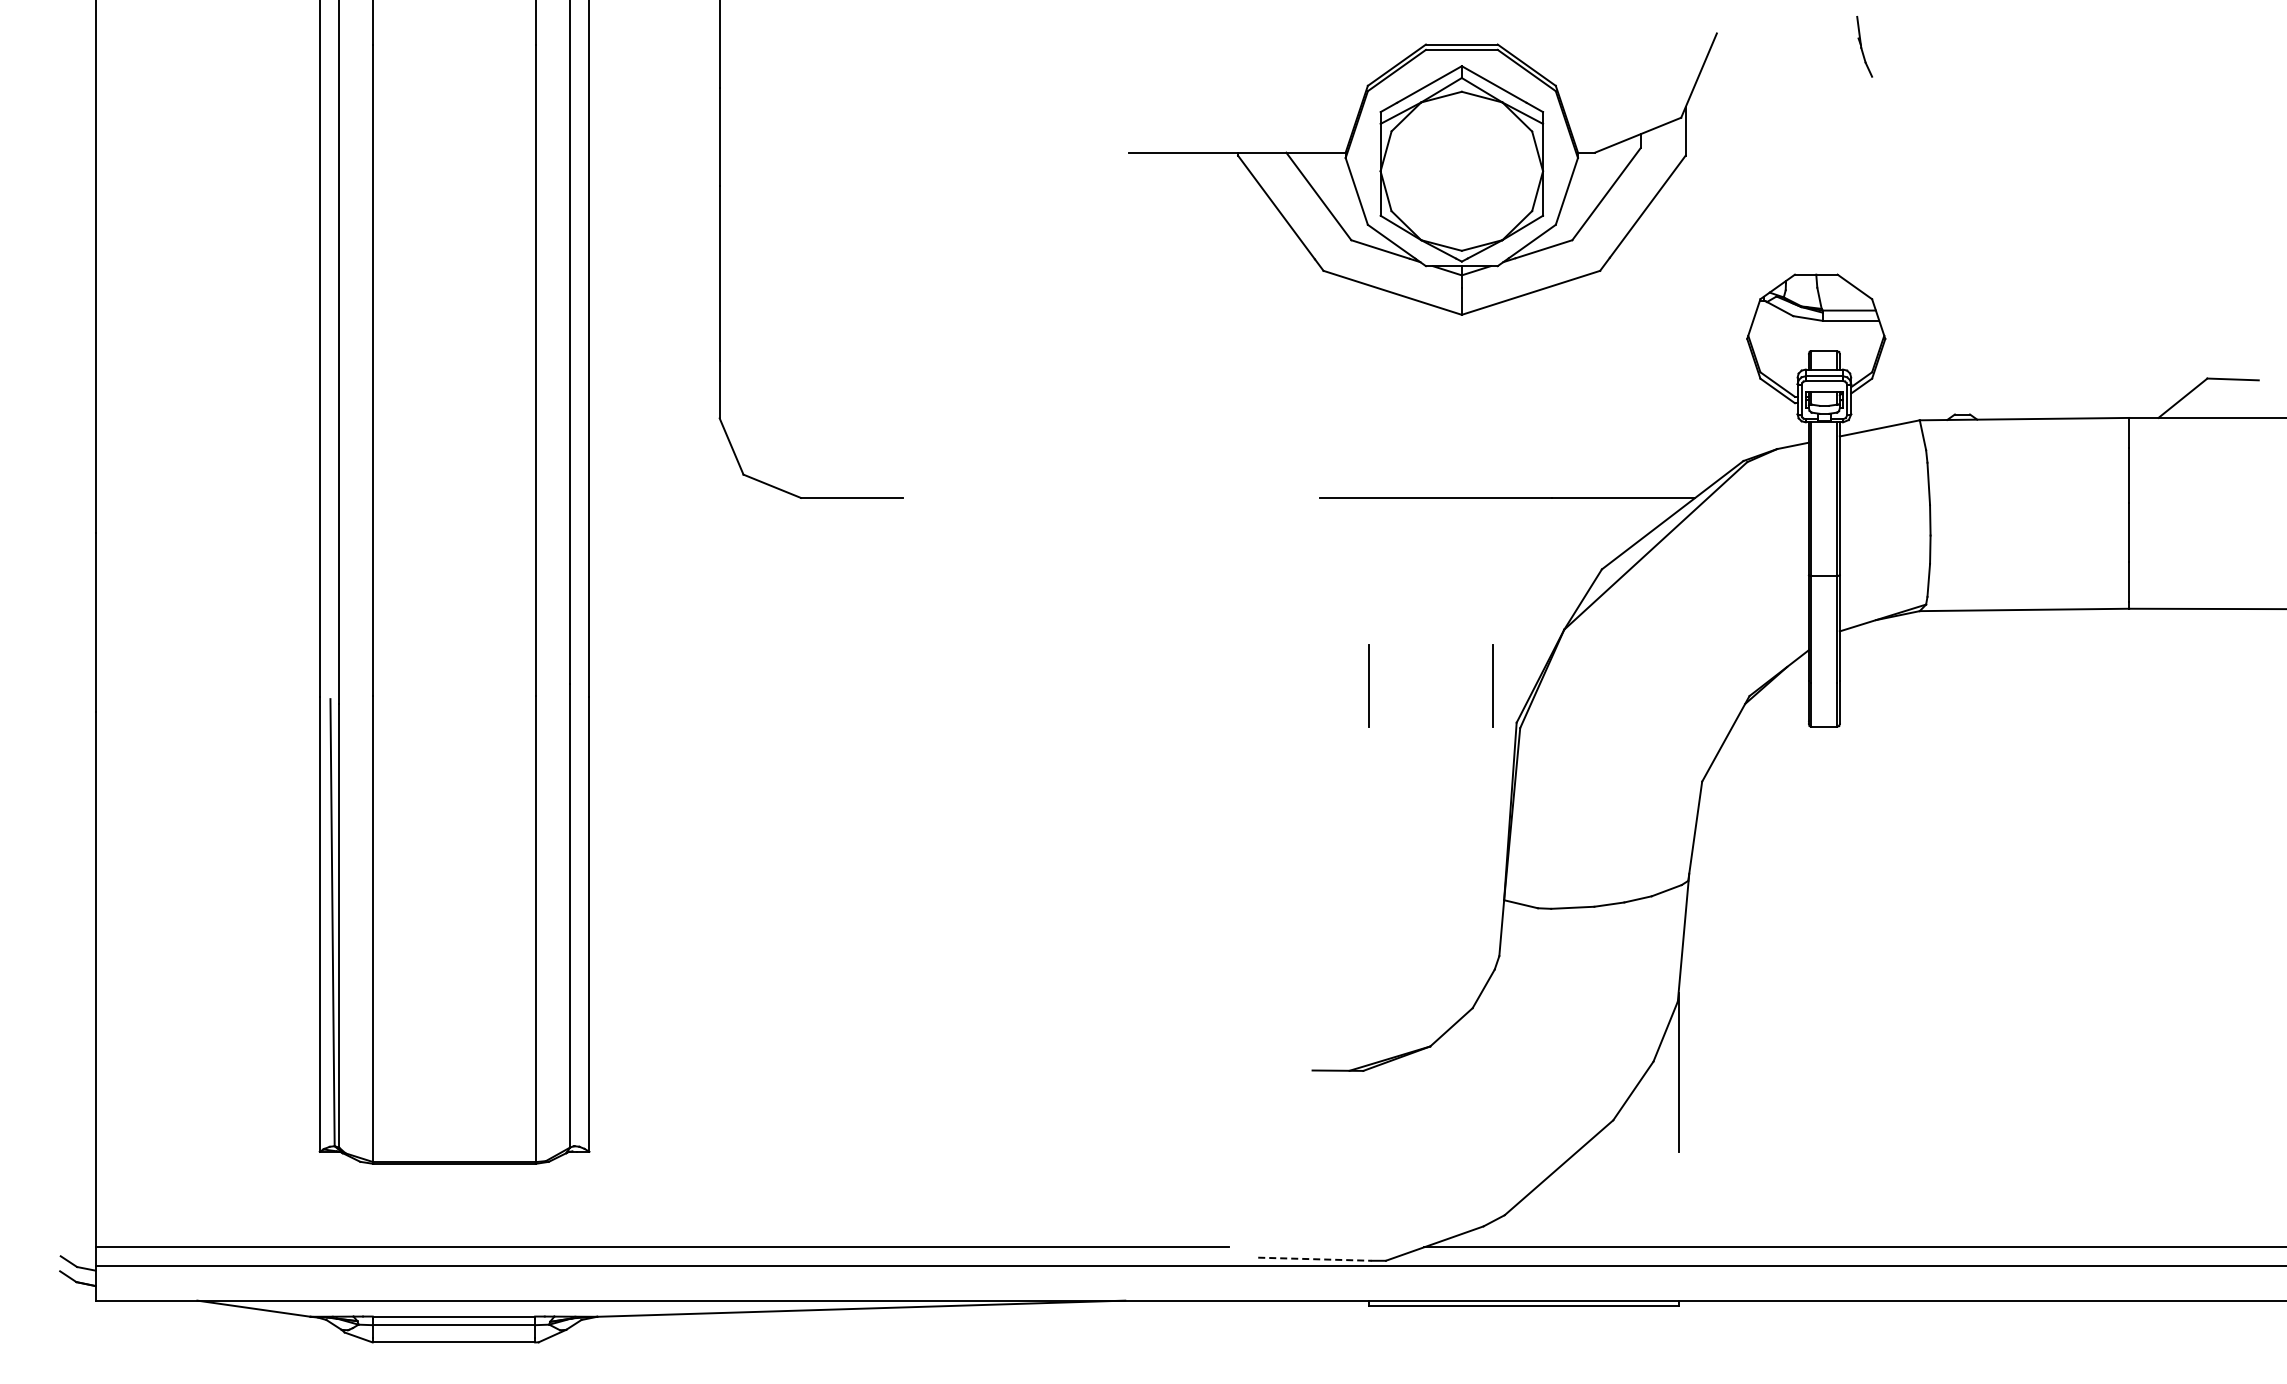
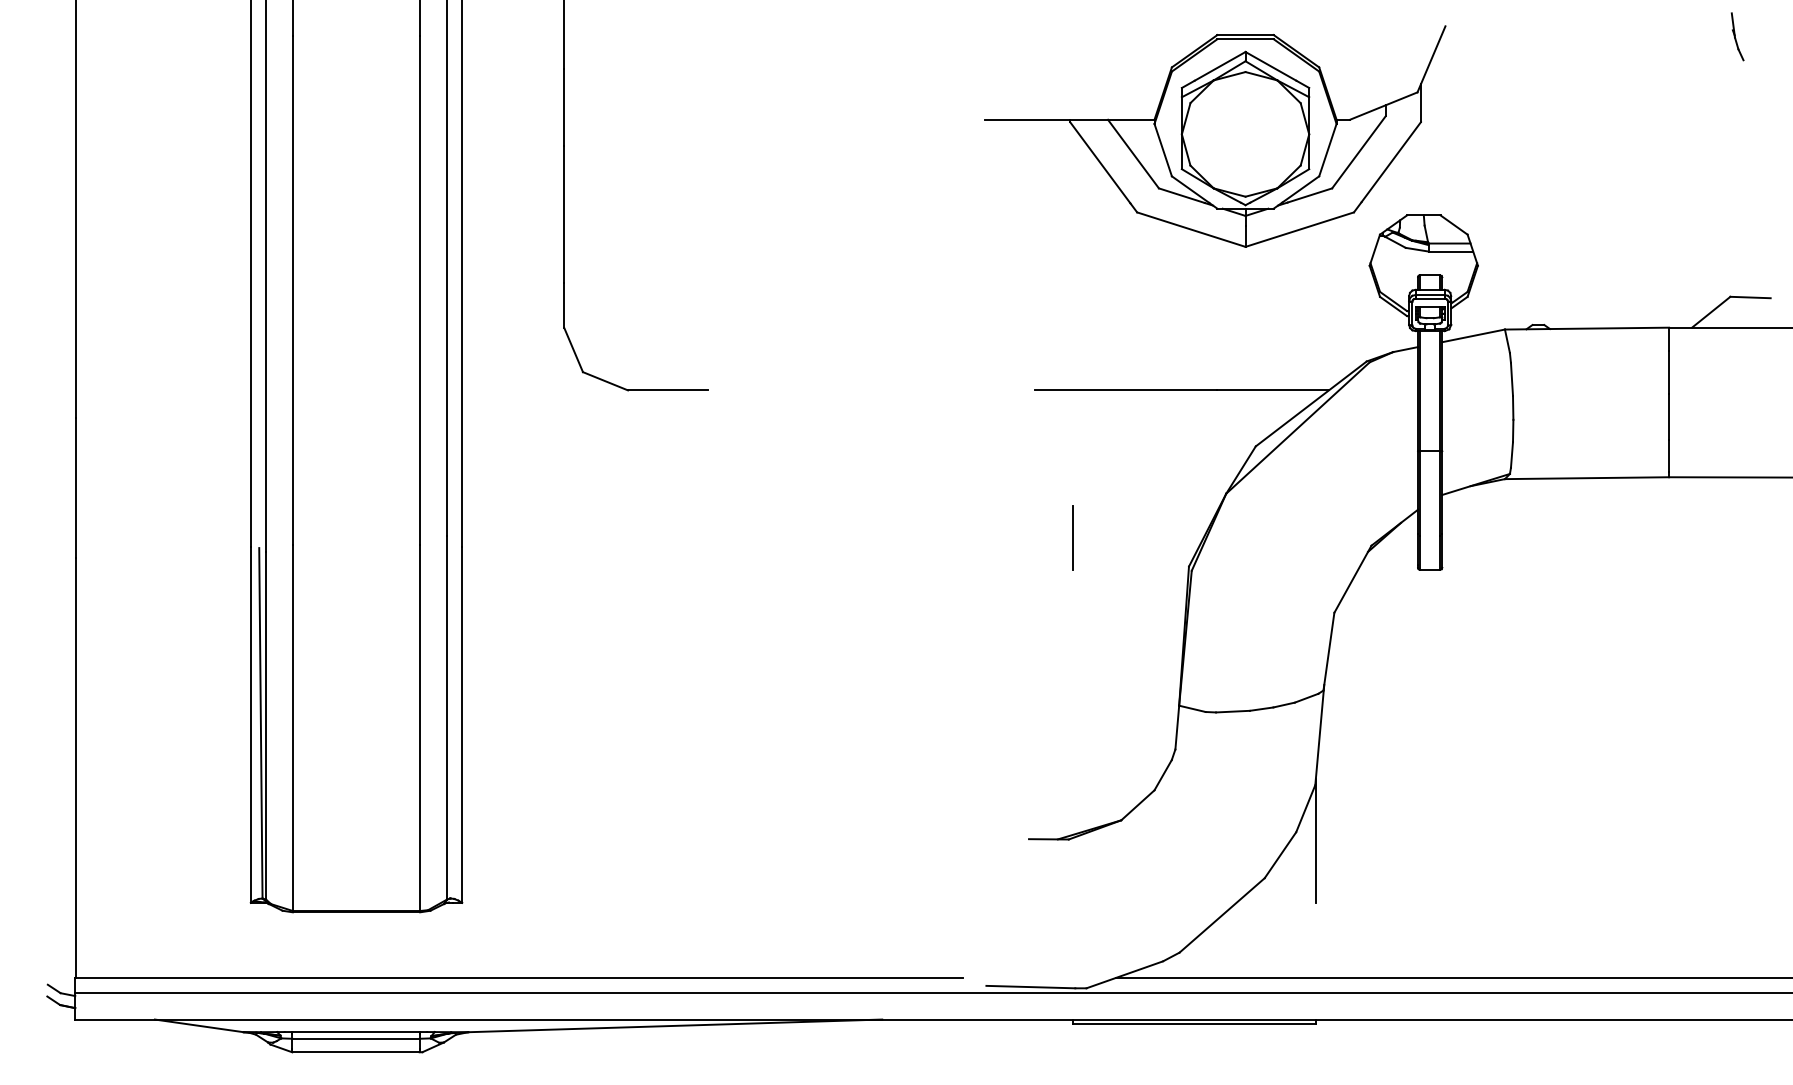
part: (1864, 46) -> (1737, 36), moved
part: (1422, 173) -> (1214, 136), moved
line: (1492, 685) -> (1170, 537), removed
line: (1314, 1259) -> (1030, 987), dashed -> solid

